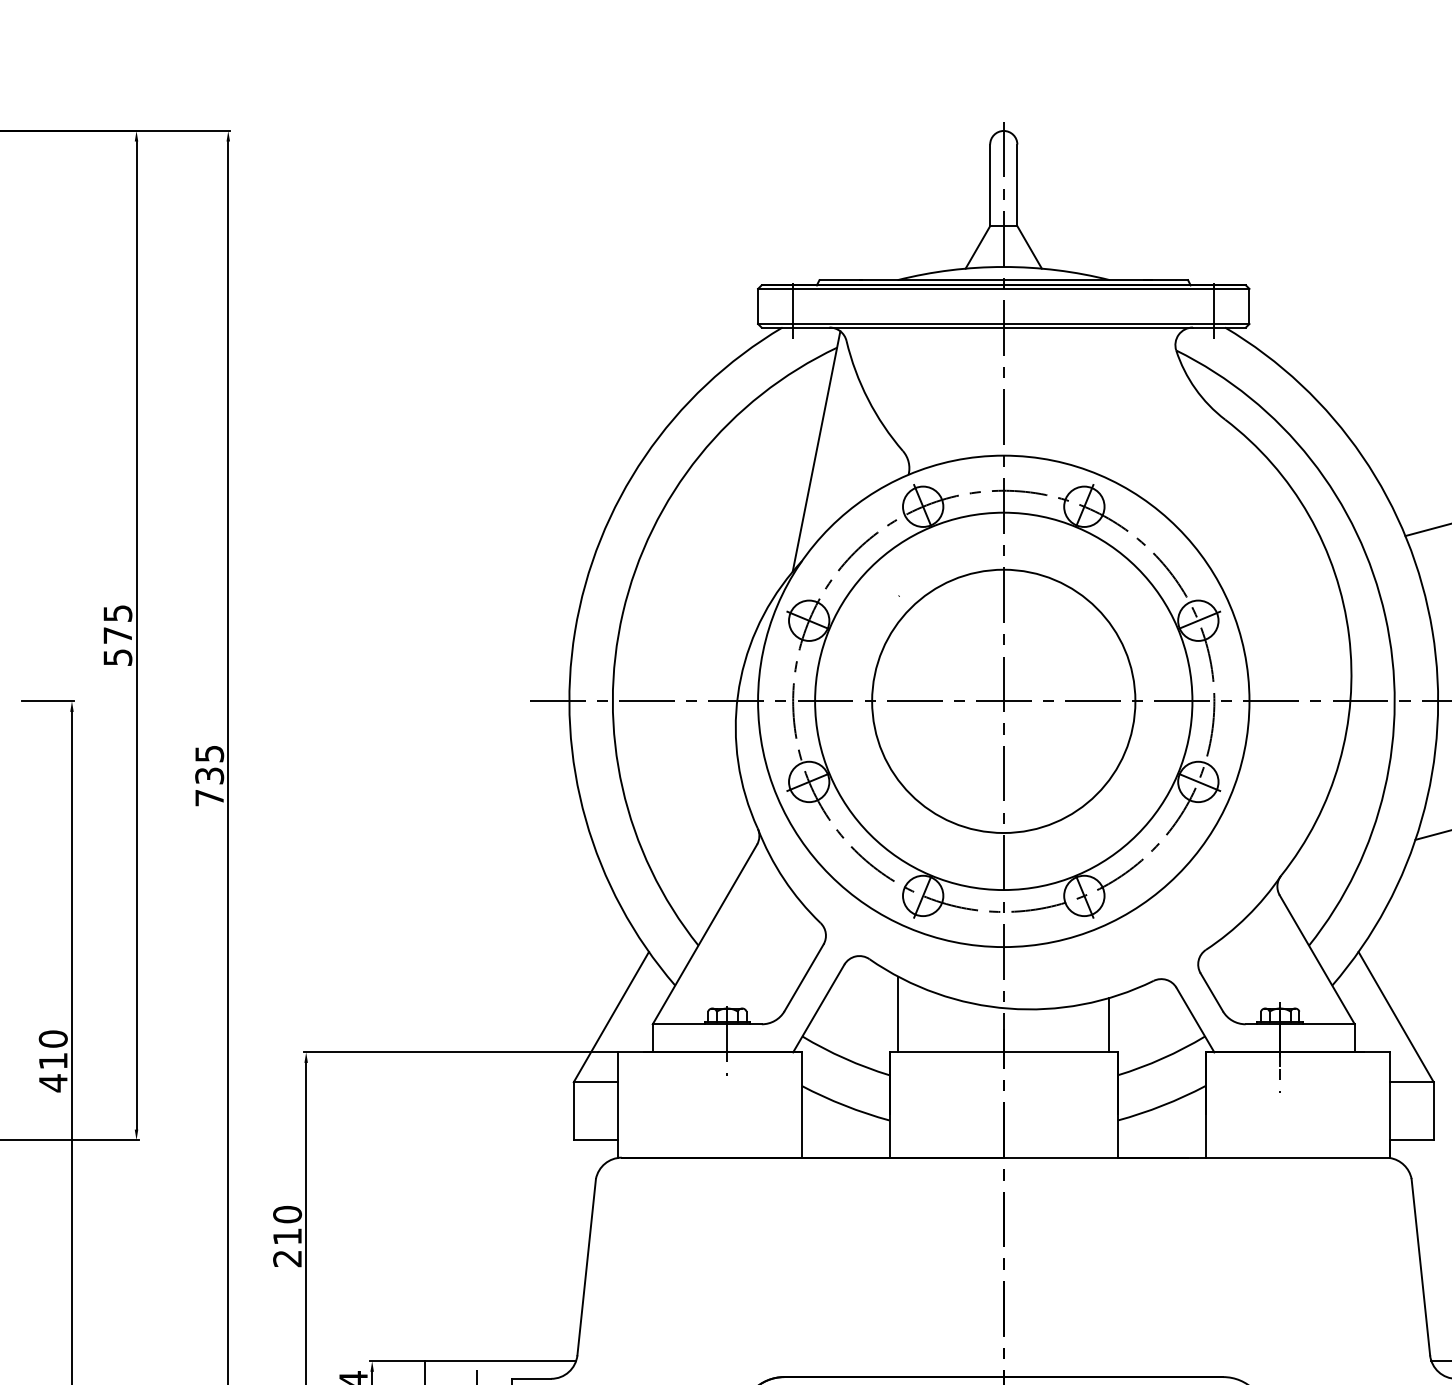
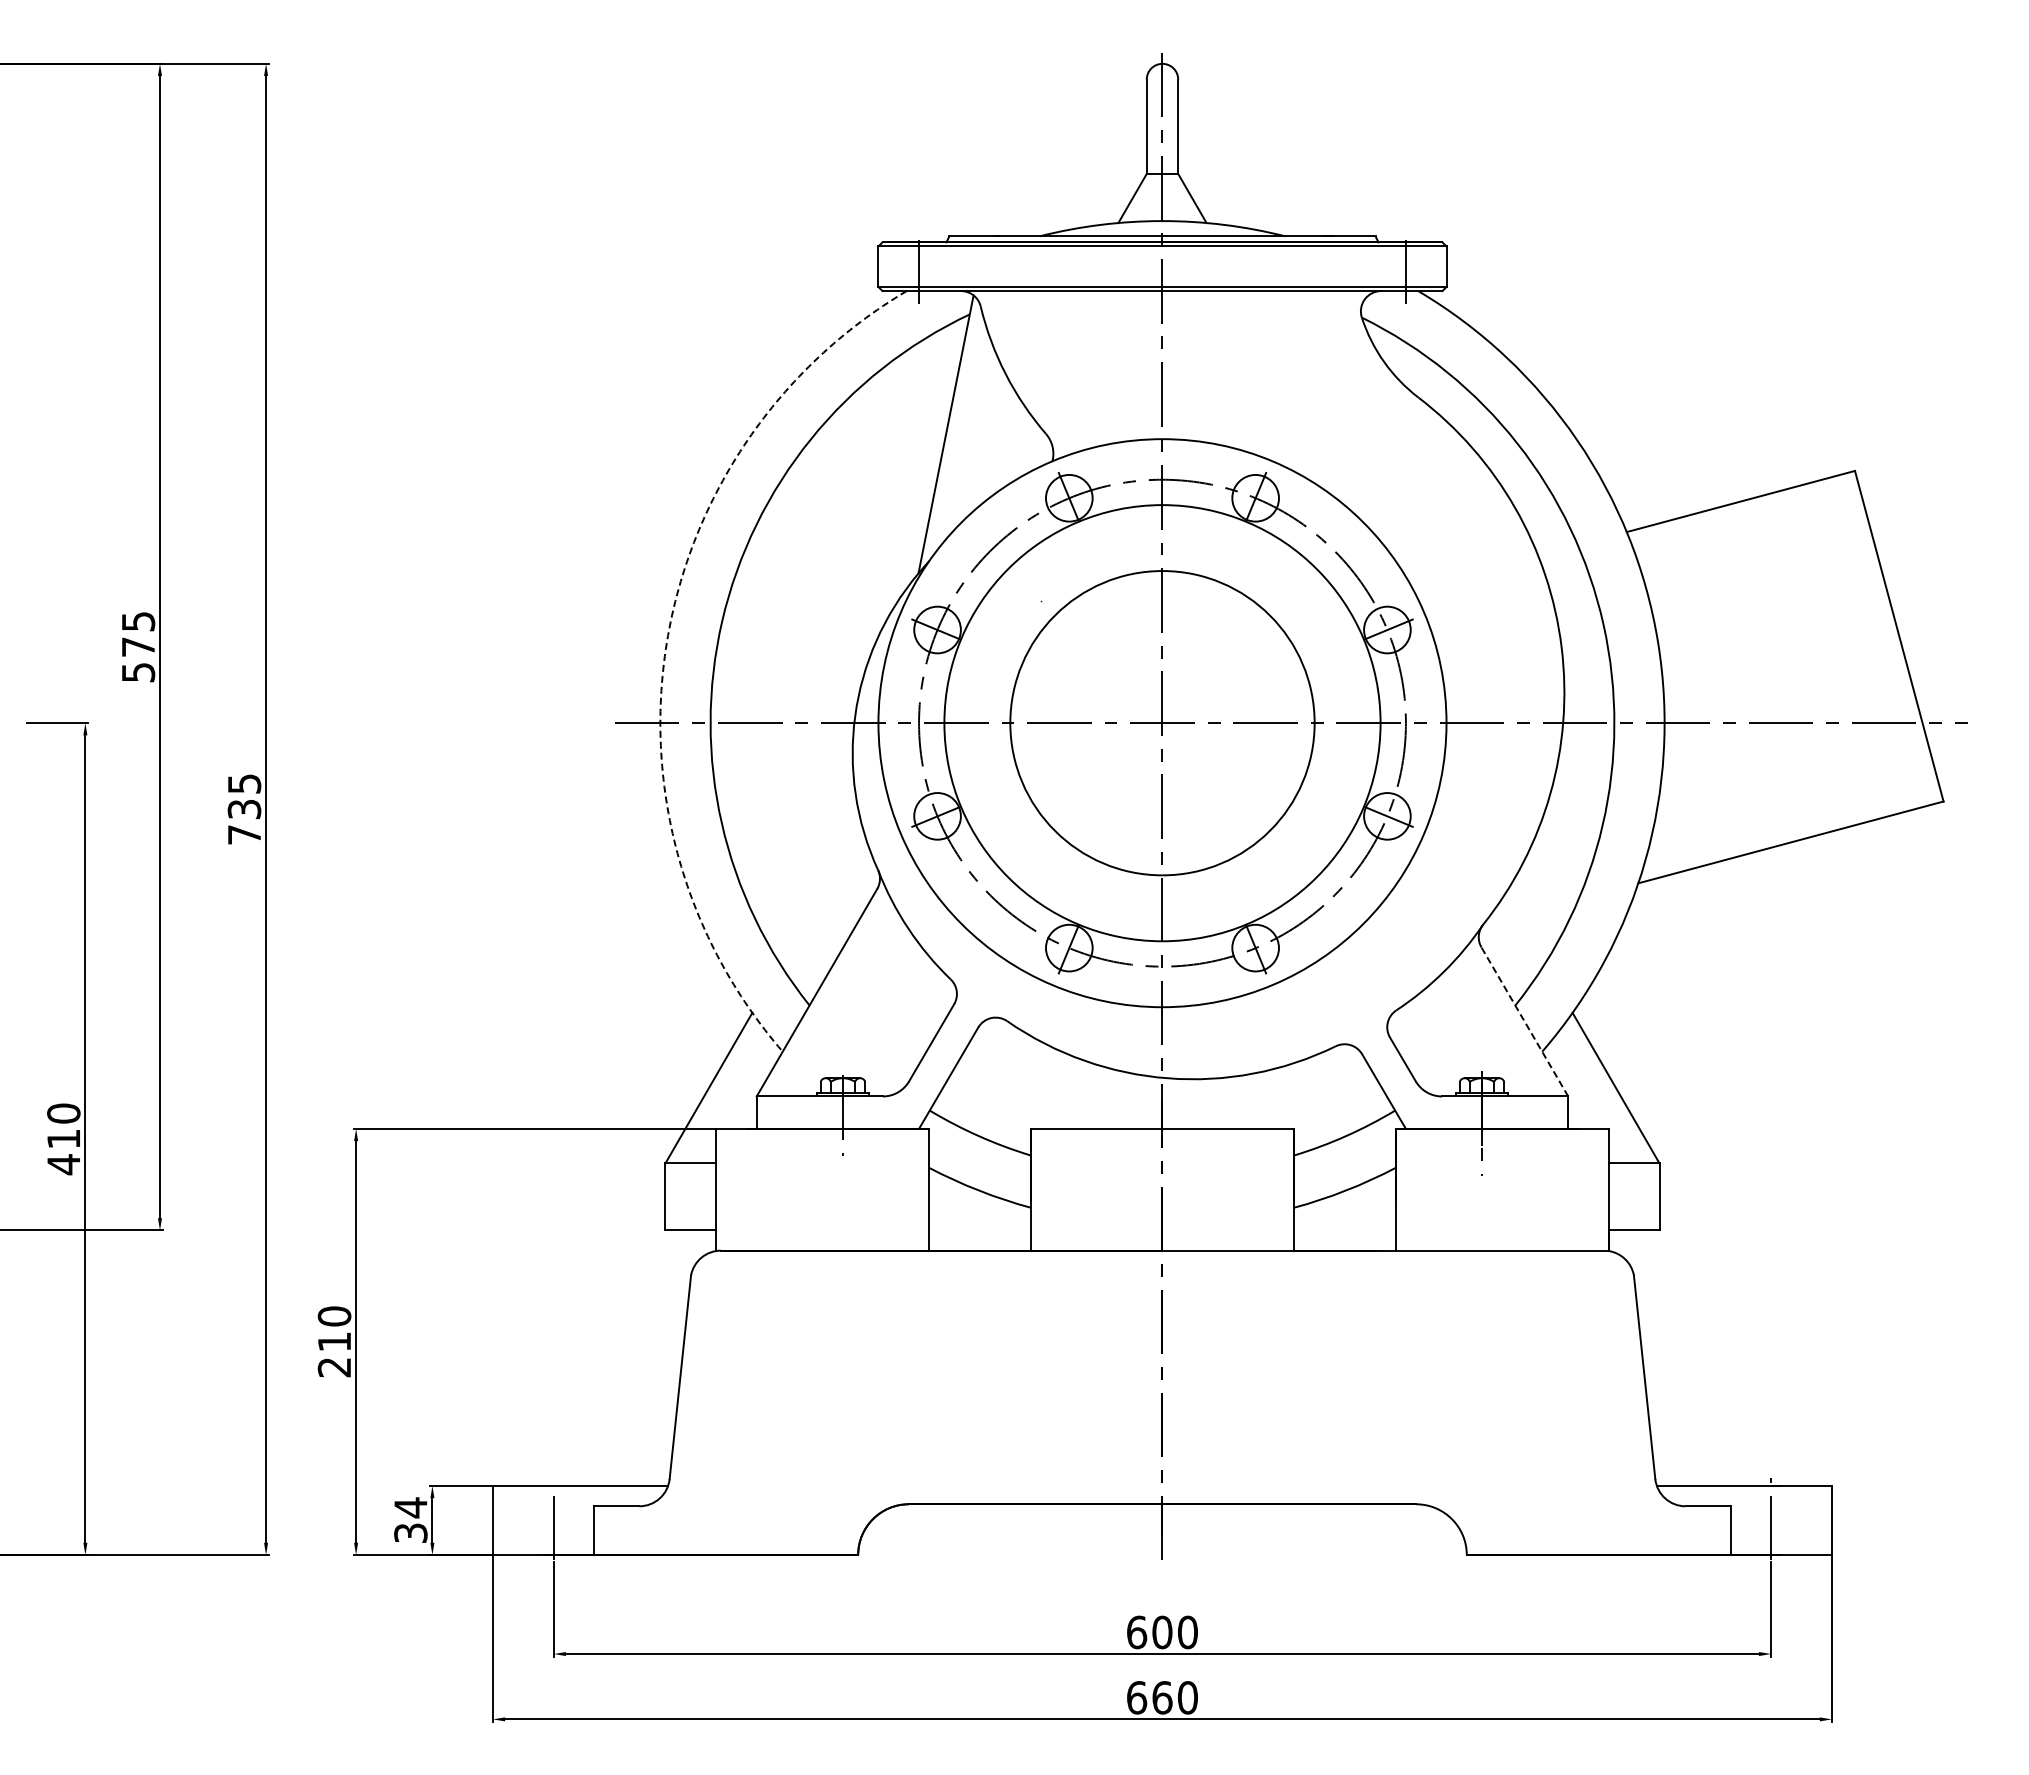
arc: (574, 631) -> (666, 642), solid -> dashed
line: (1316, 959) -> (1524, 1021), solid -> dashed
line: (898, 1013) -> (1040, 1084), removed
line: (1109, 1025) -> (1284, 1097), removed

